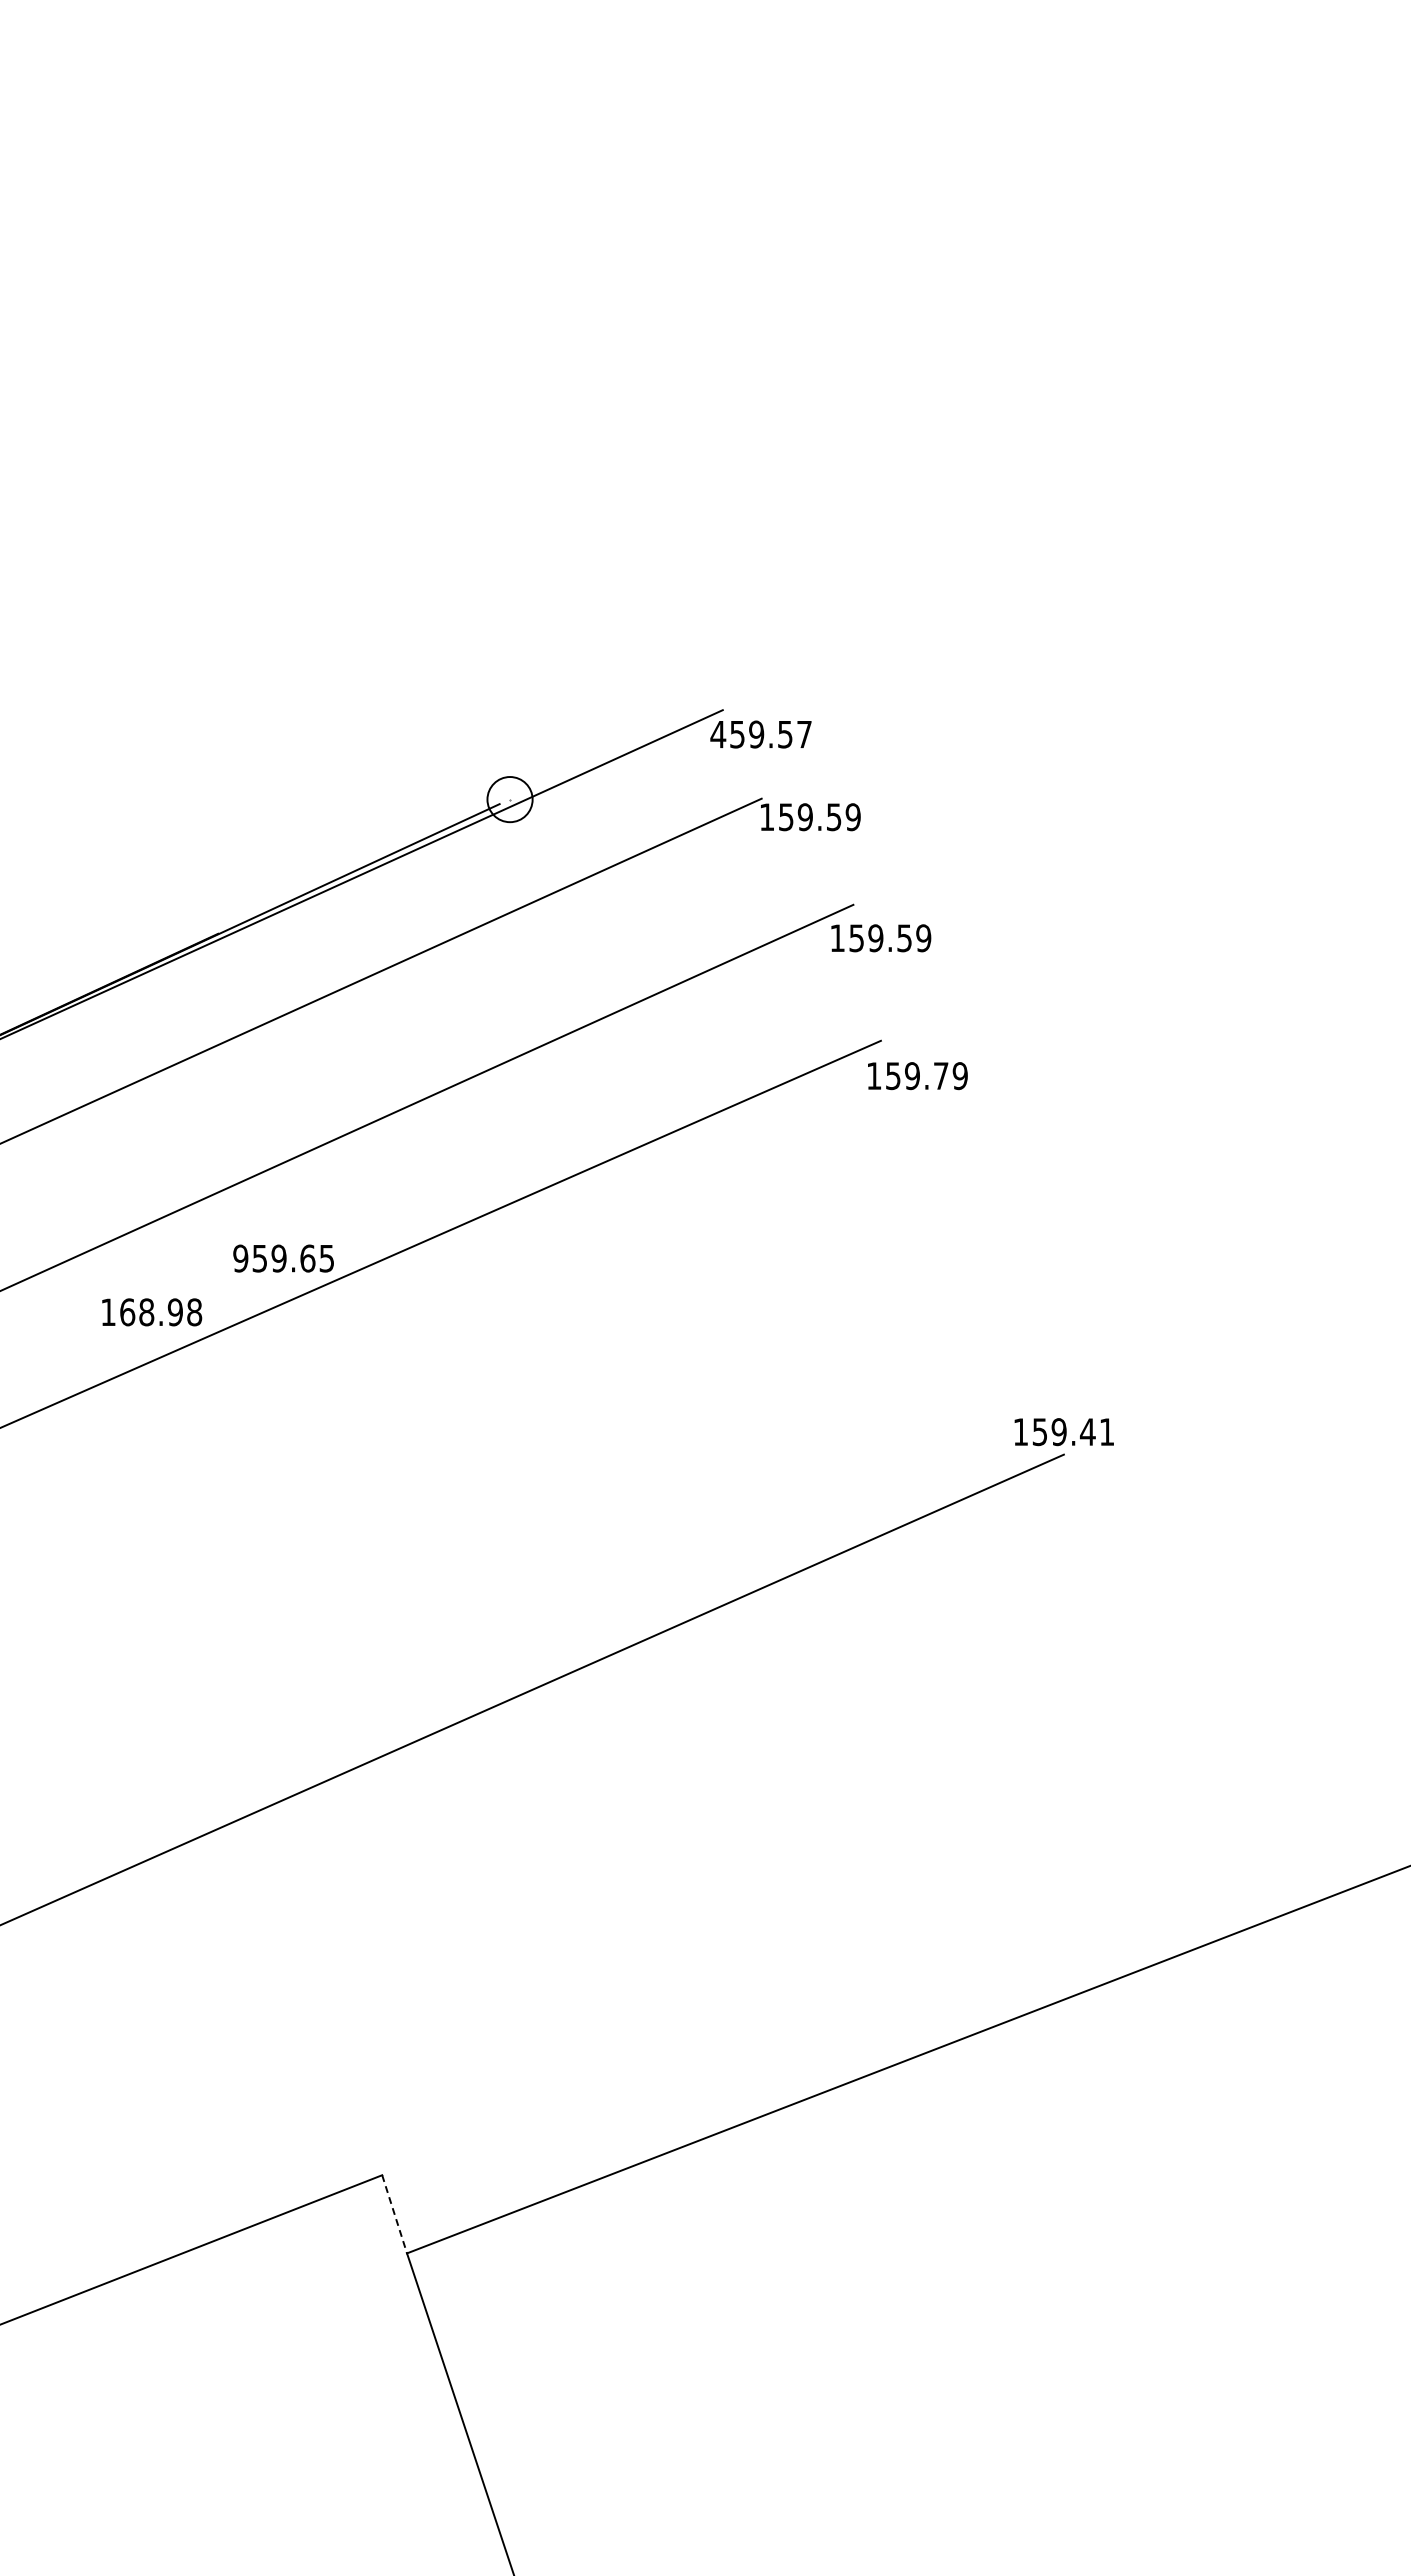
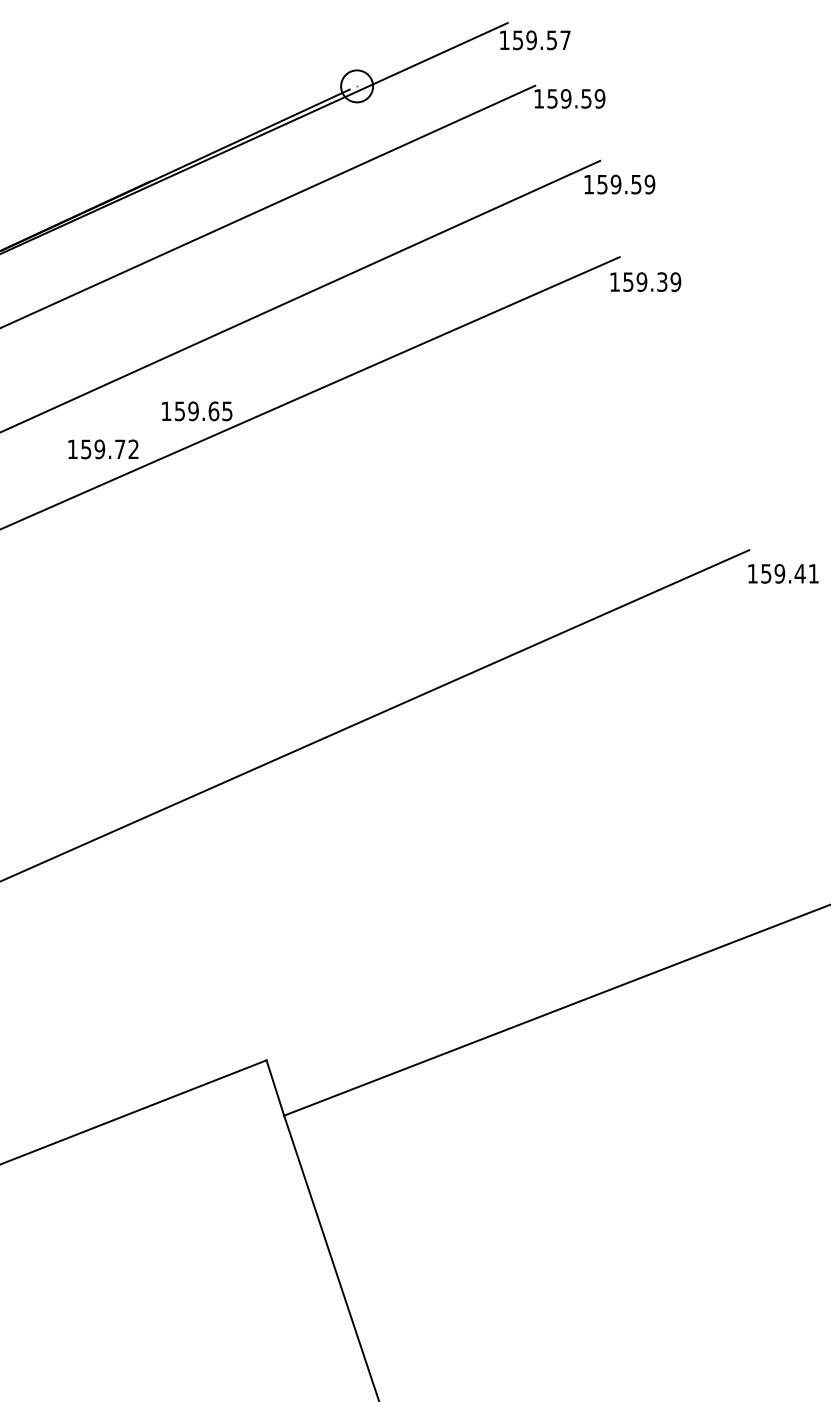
text: (718, 734) -> (504, 40), 459.57 -> 159.57
text: (941, 1076) -> (662, 282), 159.79 -> 159.39
text: (240, 1258) -> (166, 411), 959.65 -> 159.65
text: (161, 1312) -> (110, 449), 168.98 -> 159.72
text: (1063, 1432) -> (782, 574), moved
line: (394, 2214) -> (275, 1088), dashed -> solid

